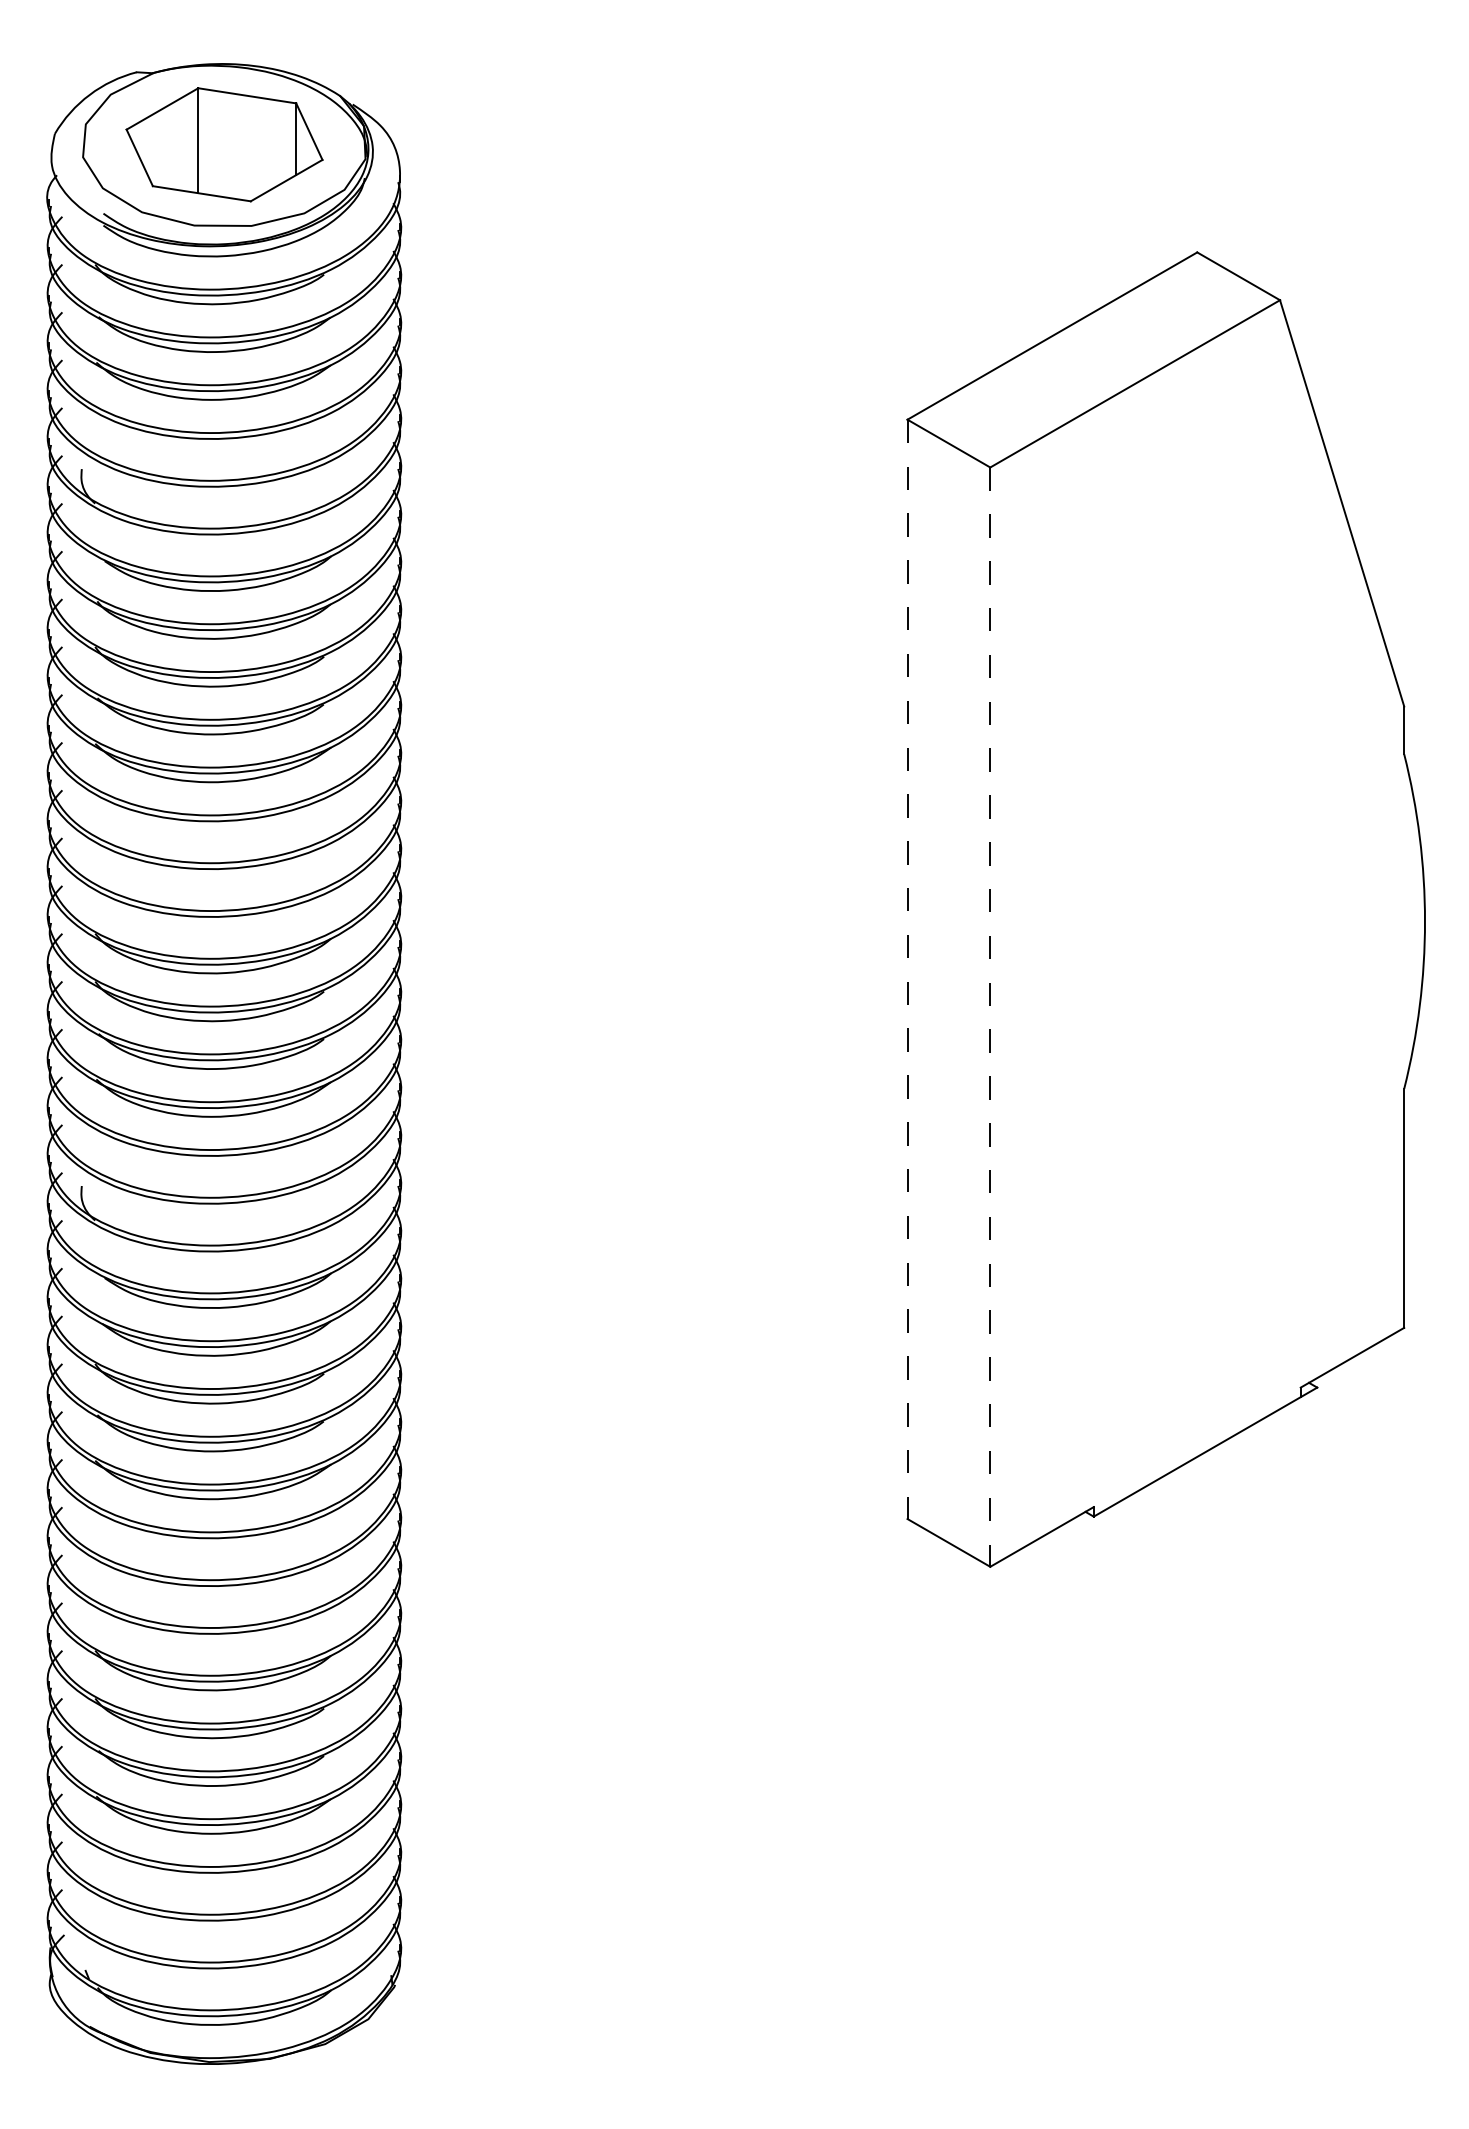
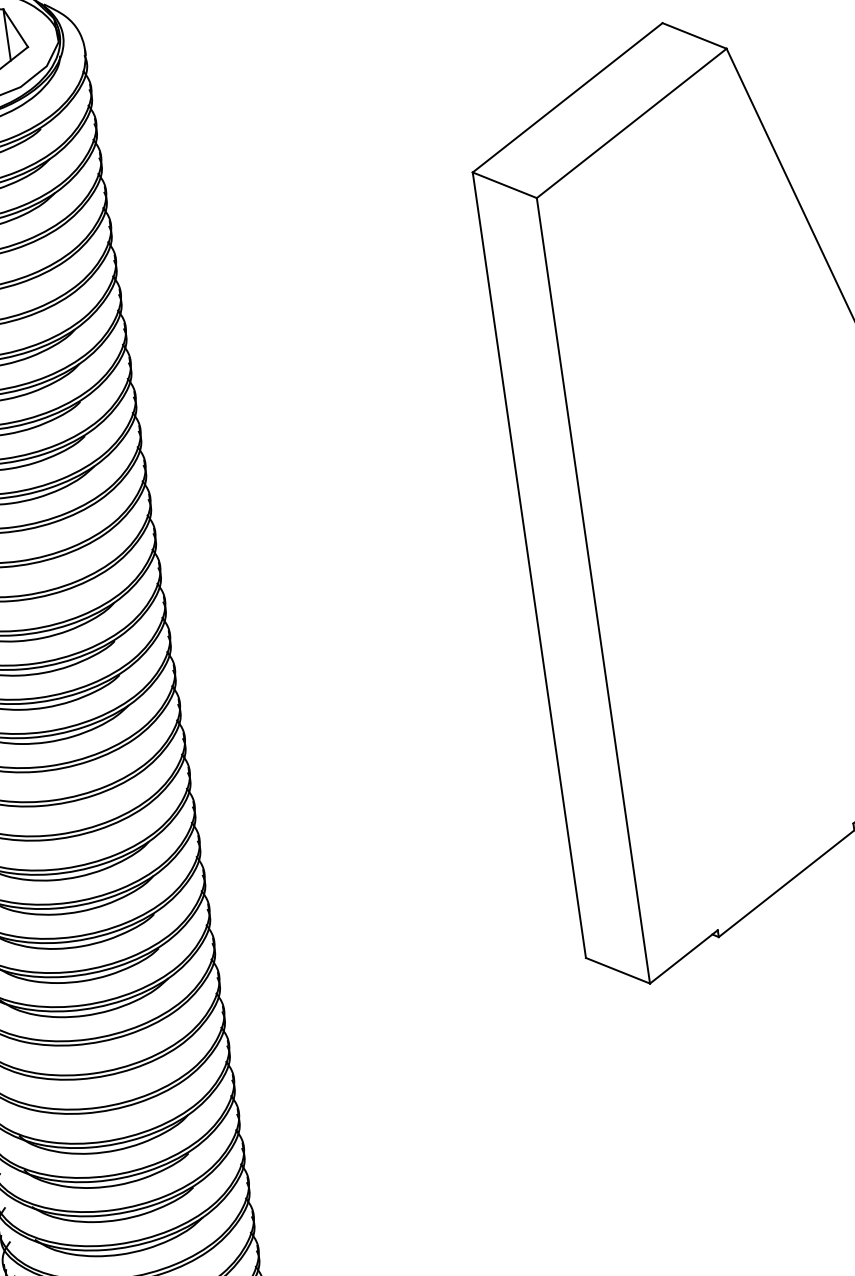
line: (907, 969) -> (529, 565), dashed -> solid
line: (990, 1017) -> (593, 591), dashed -> solid

